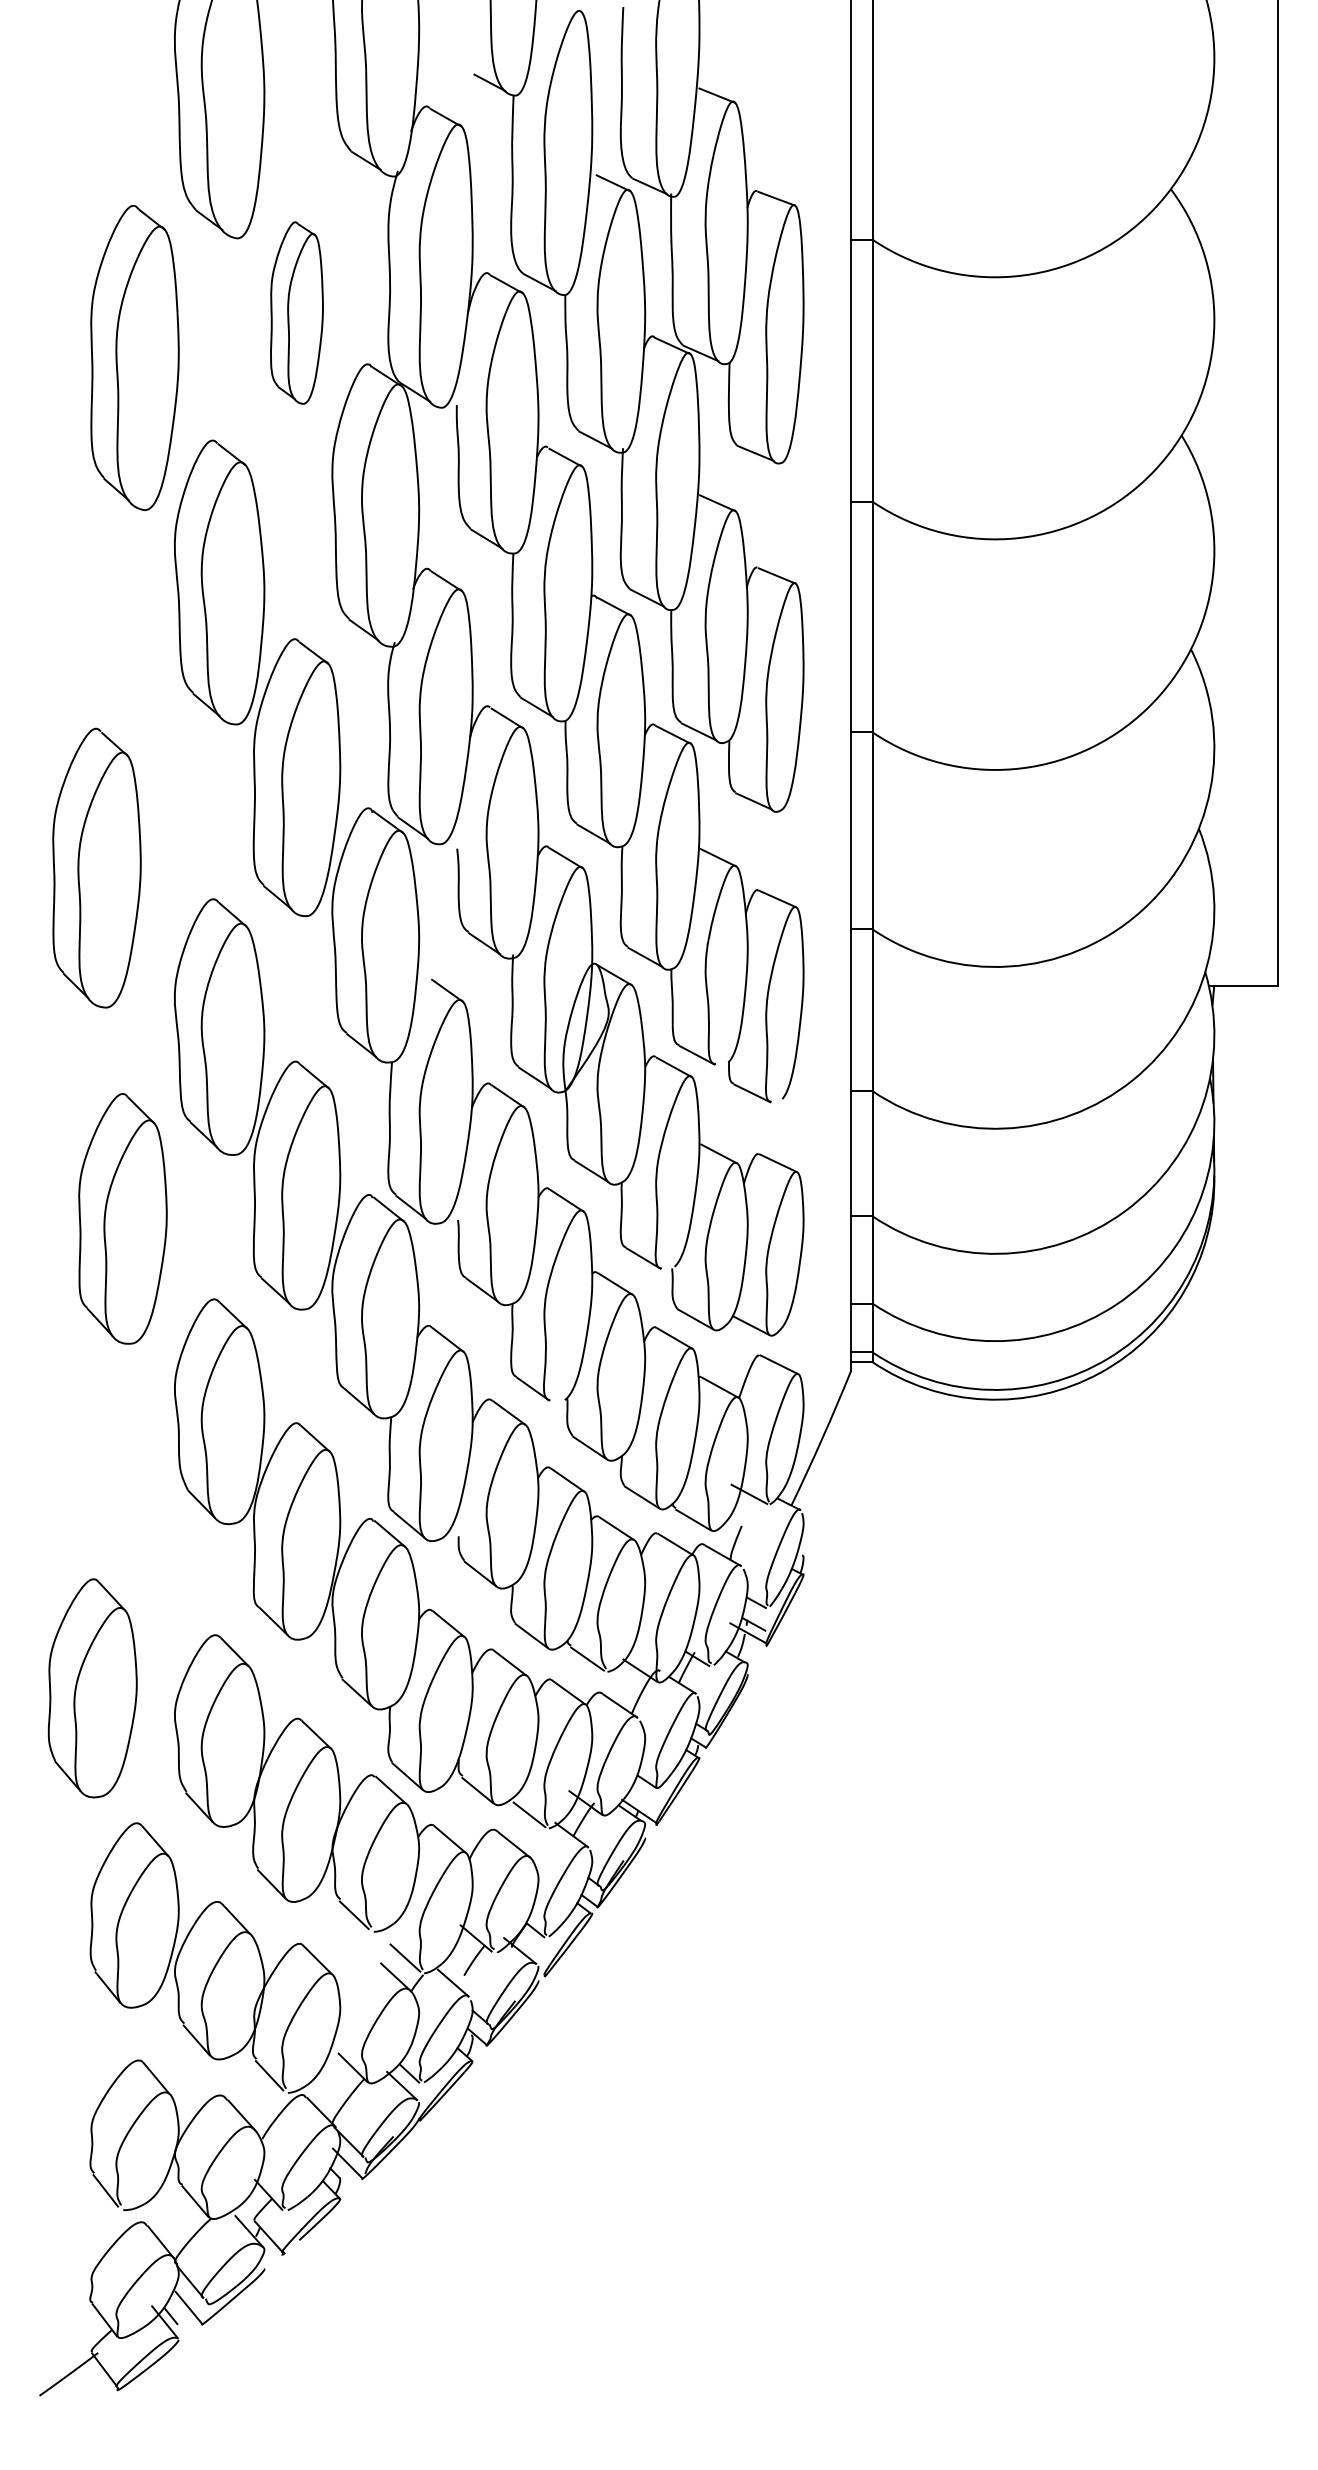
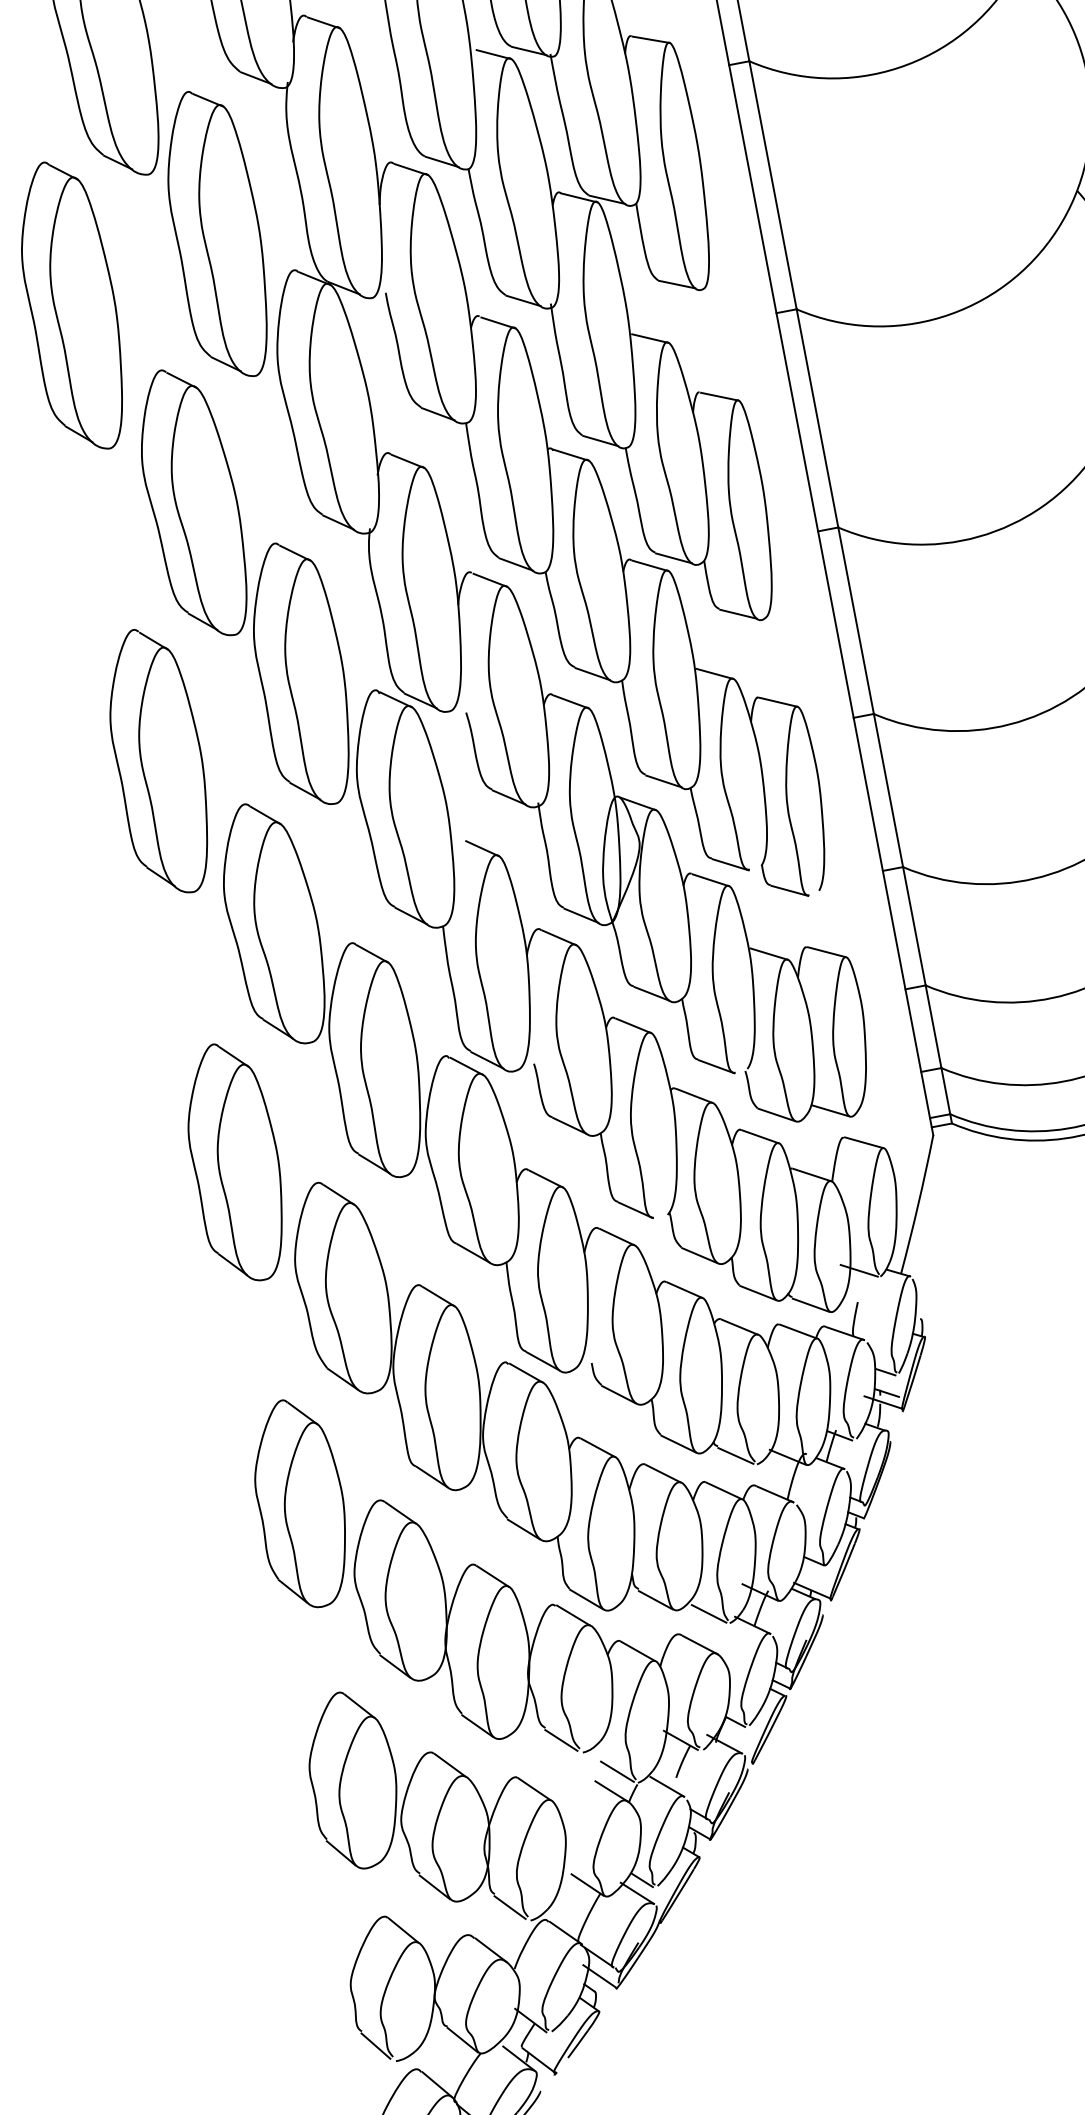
part: (296, 312) -> (217, 234), size x1.67
part: (96, 867) -> (158, 761), moved
part: (122, 1218) -> (235, 1162), moved
part: (92, 1688) -> (300, 1504), moved

